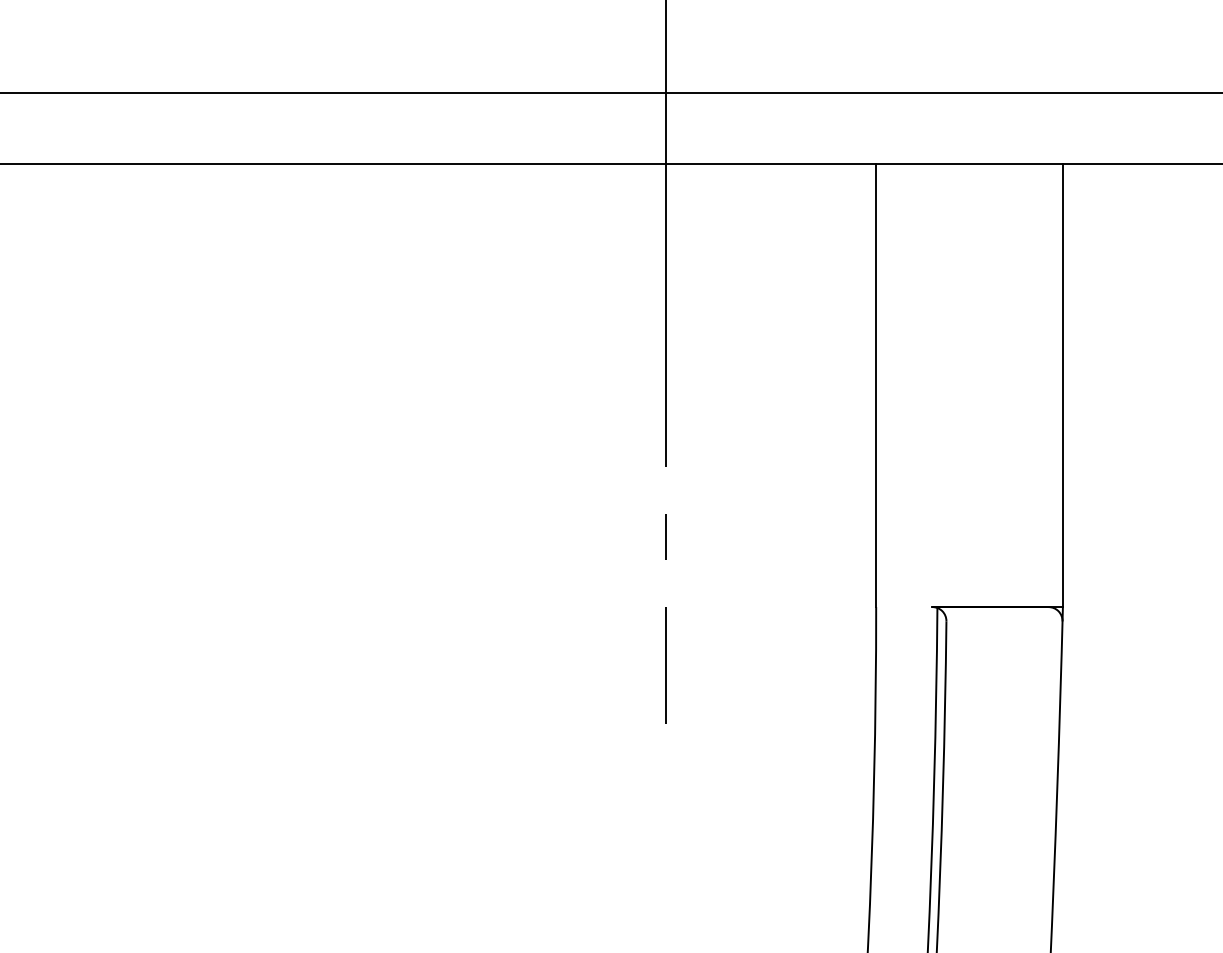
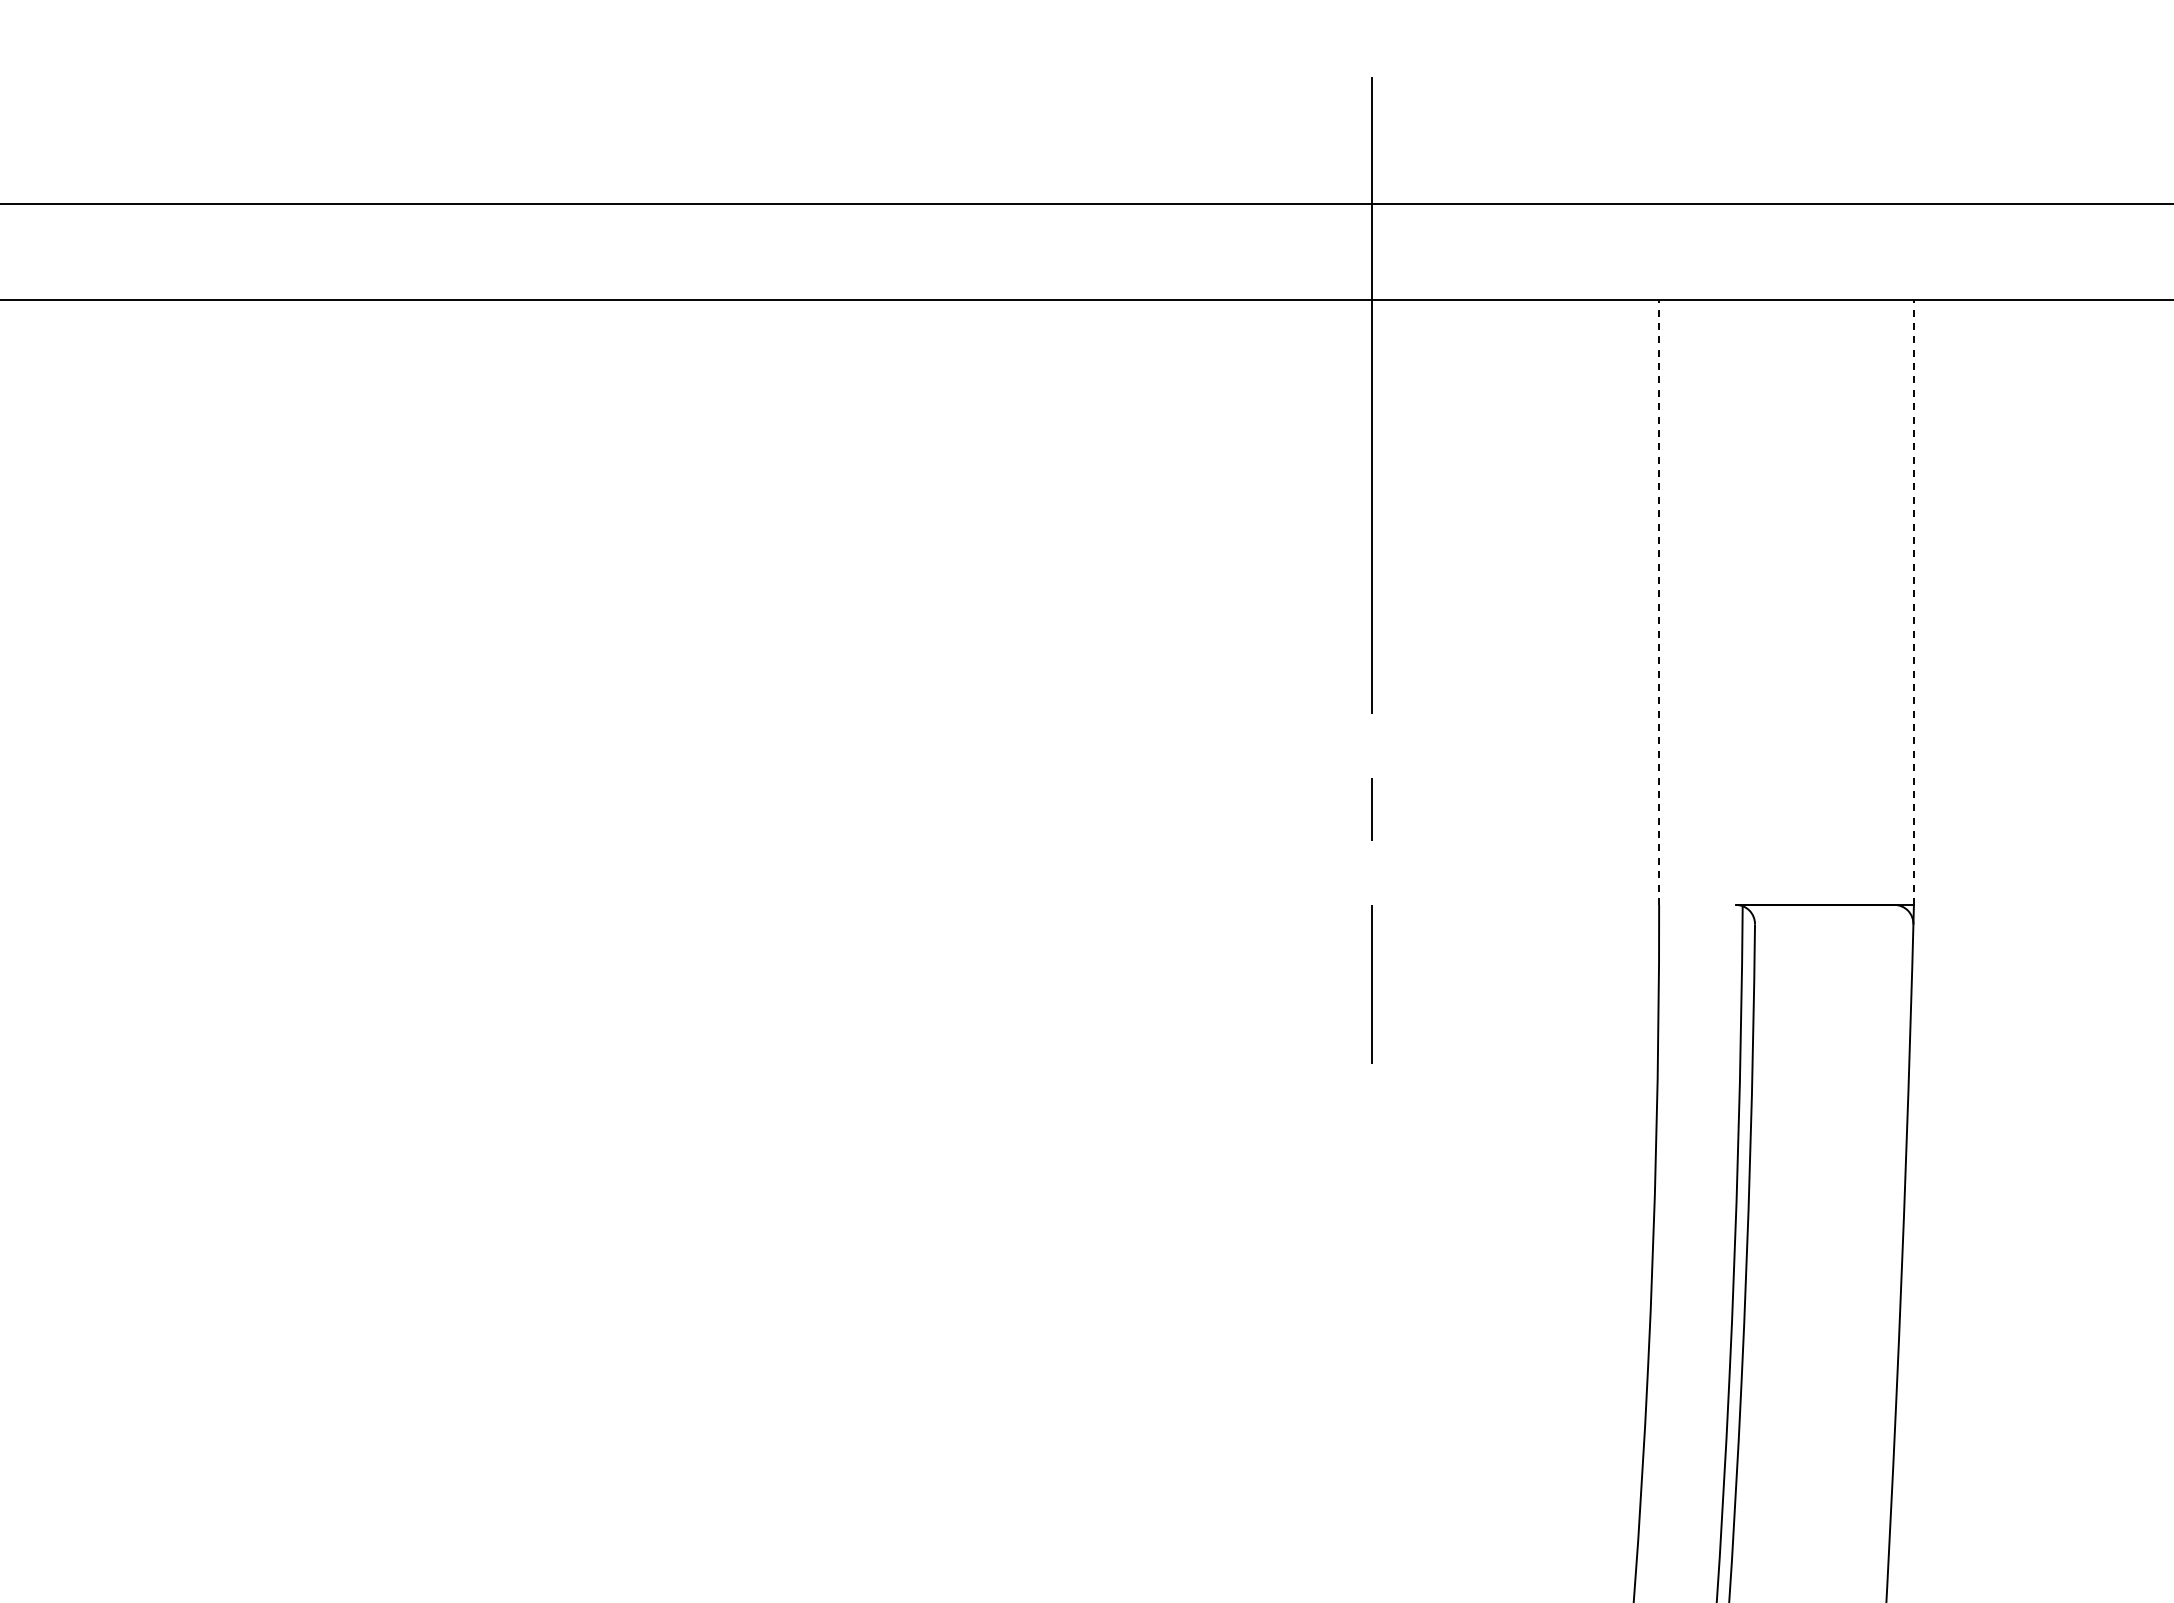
line: (876, 385) -> (1659, 602), solid -> dashed
line: (1062, 385) -> (1913, 602), solid -> dashed

